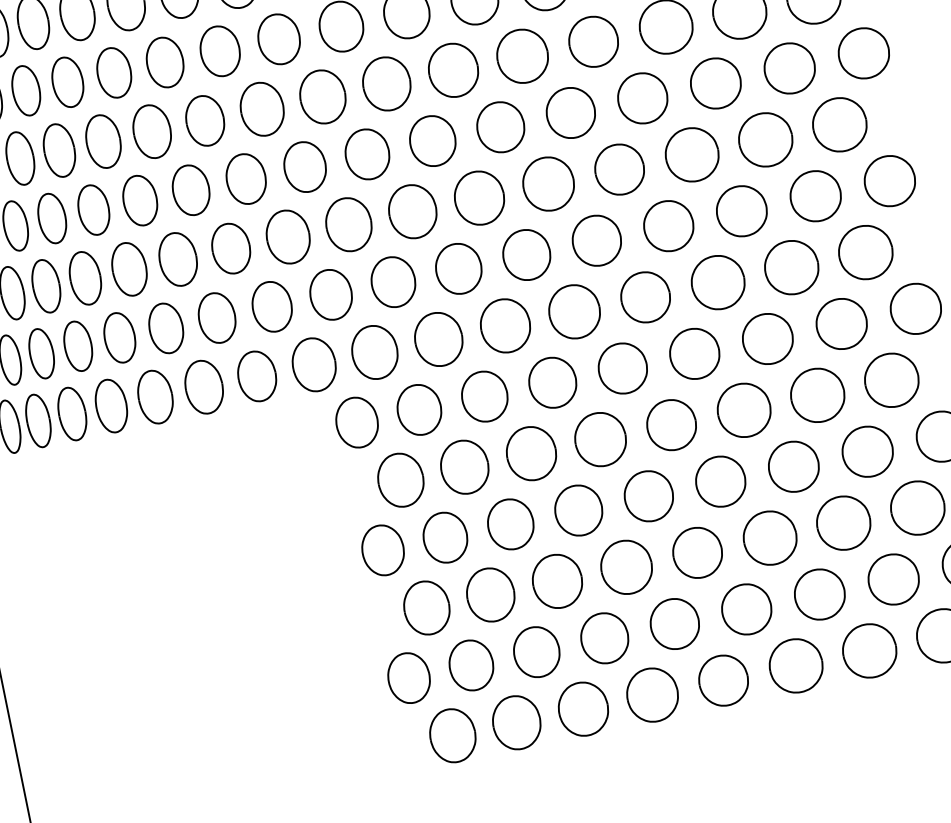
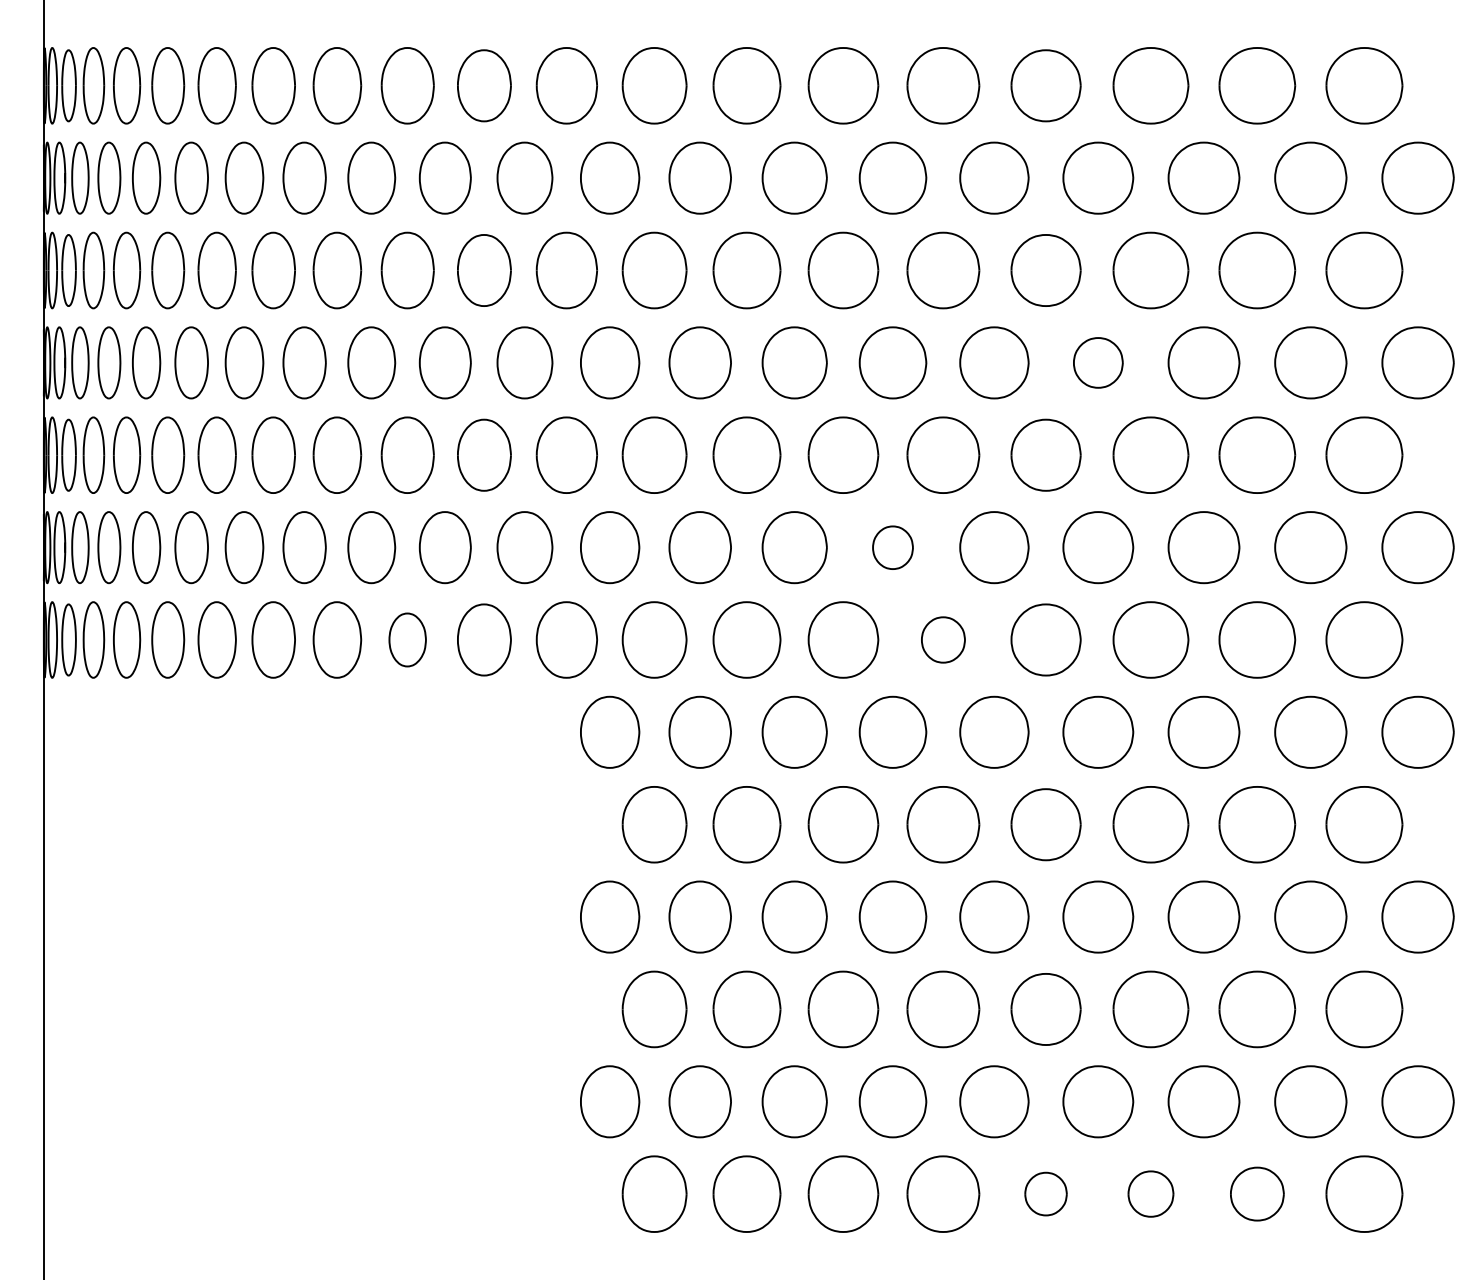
part: (642, 98) -> (1098, 362), size x0.7
part: (526, 255) -> (892, 547), size x0.6
part: (574, 311) -> (943, 639), size x0.6
part: (203, 386) -> (407, 639), size x0.7
part: (869, 650) -> (1257, 1193), size x0.7
part: (795, 665) -> (1150, 1193), size x0.6
part: (723, 680) -> (1045, 1193), size x0.6

